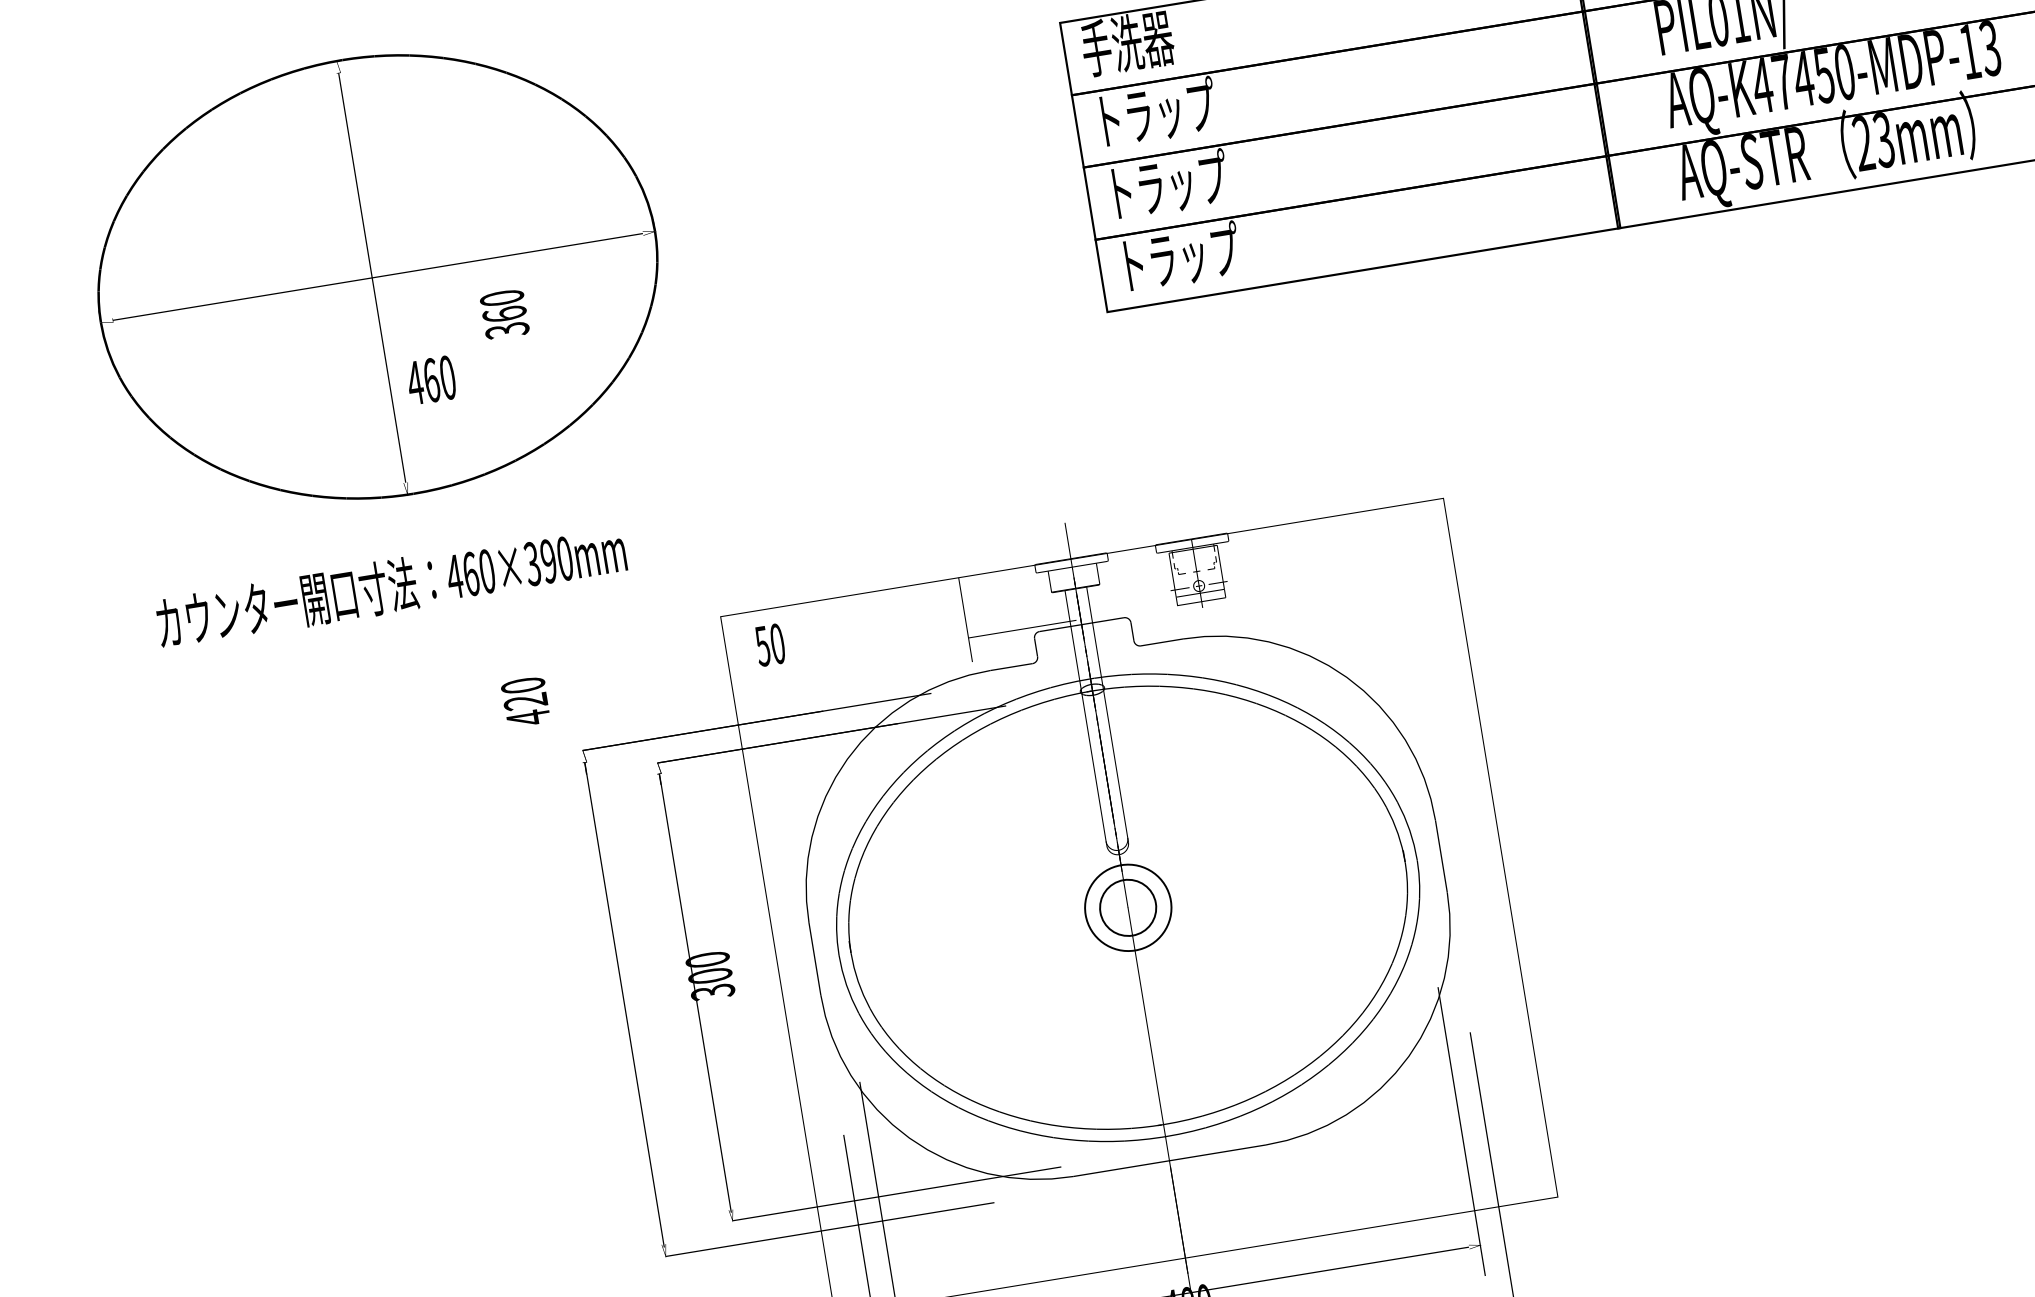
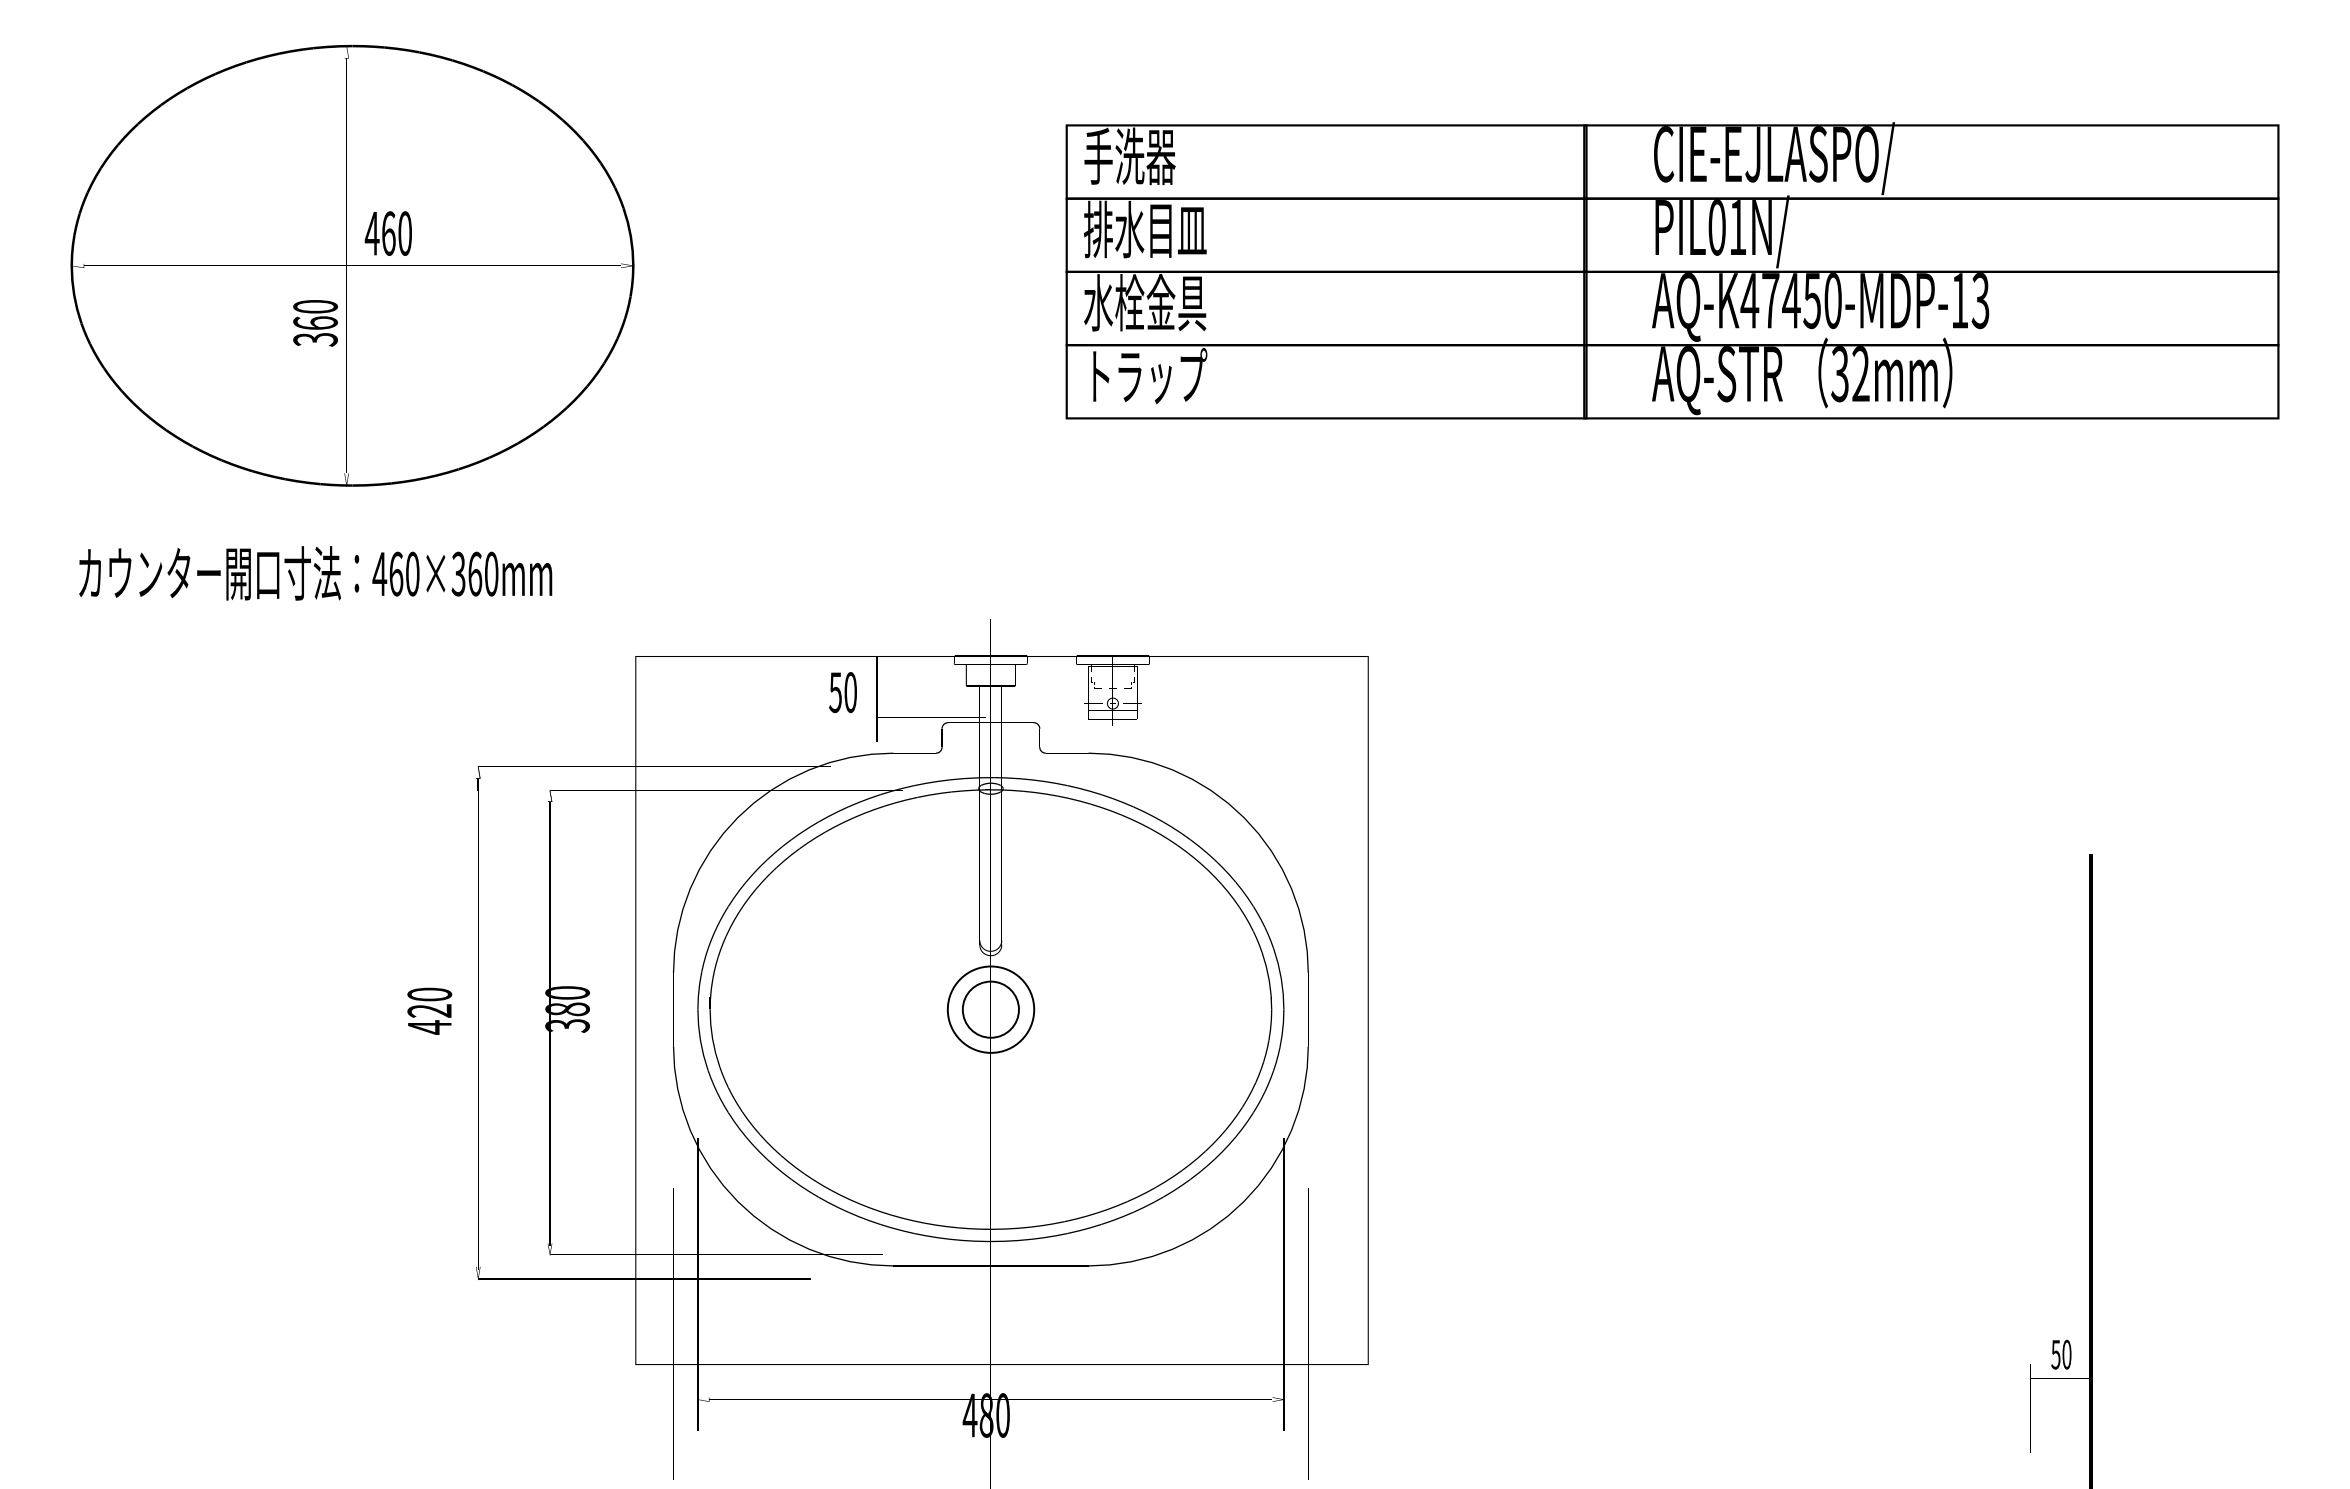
text: (1154, 112) -> (1145, 229), トラップ -> 排水目皿
text: (1873, 142) -> (1850, 374), 23mm -> 32mm
text: (1166, 184) -> (1145, 302), トラップ -> 水栓金具
text: (504, 314) -> (315, 323), moved
text: (430, 380) -> (387, 233), moved
text: (549, 560) -> (475, 573), 460×390mm -> 460×360mm
text: (769, 645) -> (842, 692), moved
text: (525, 701) -> (429, 1010), moved
text: (710, 976) -> (567, 1009), 300 -> 380

